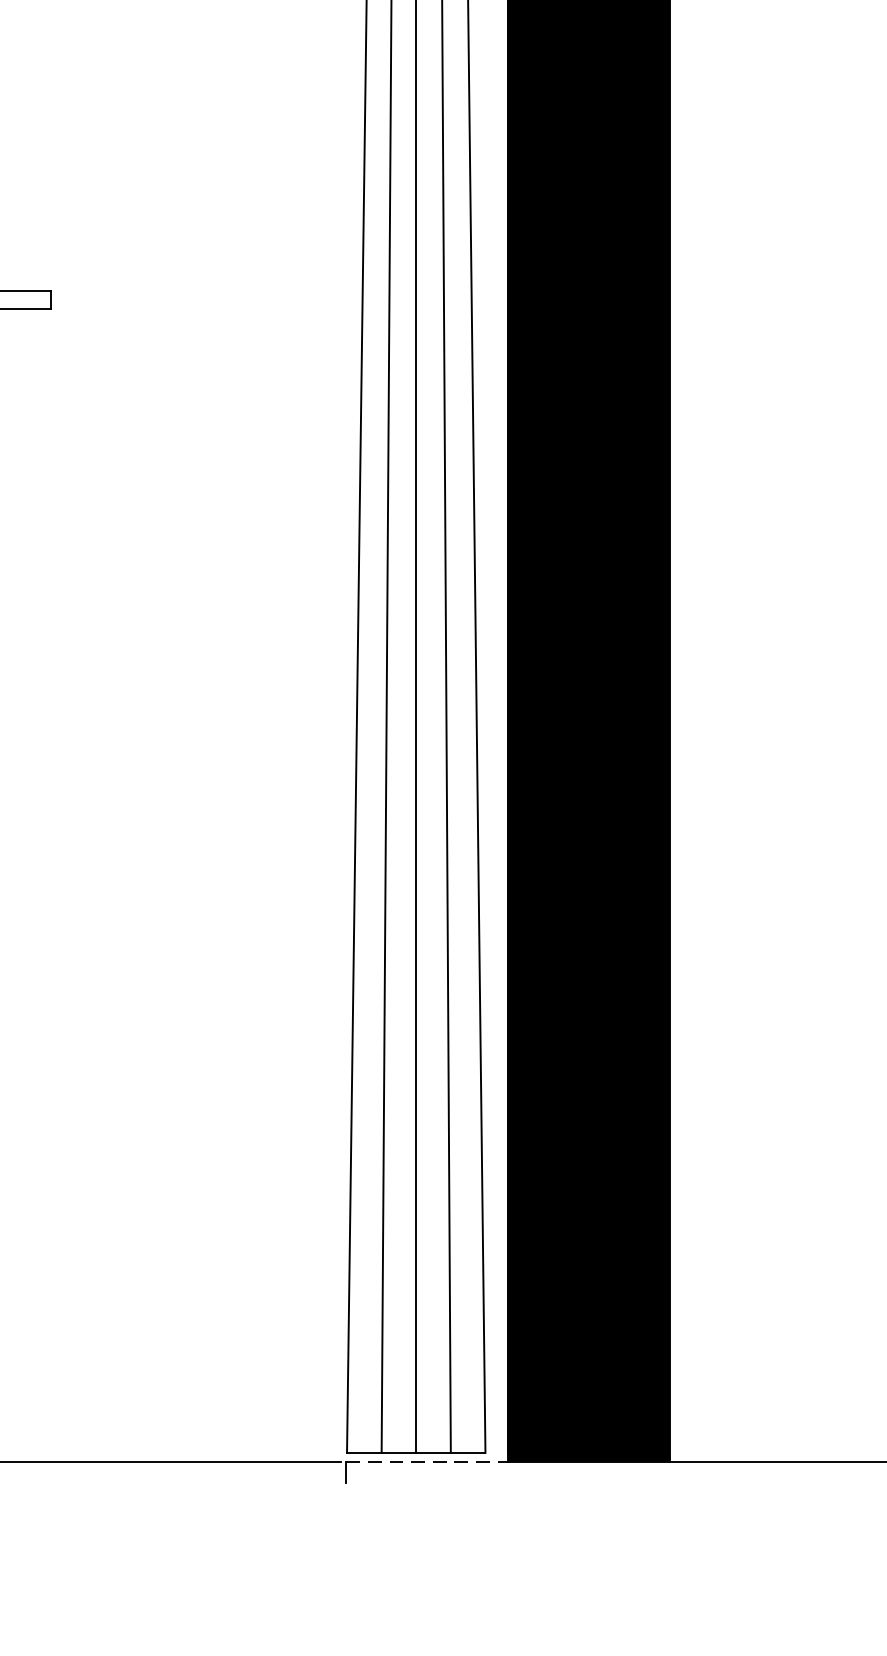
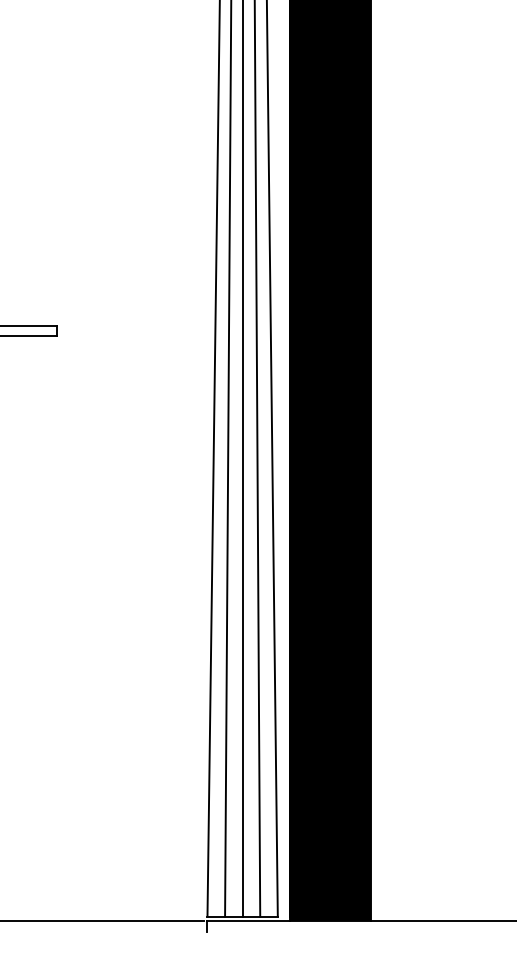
line: (427, 1462) -> (248, 921), dashed -> solid

